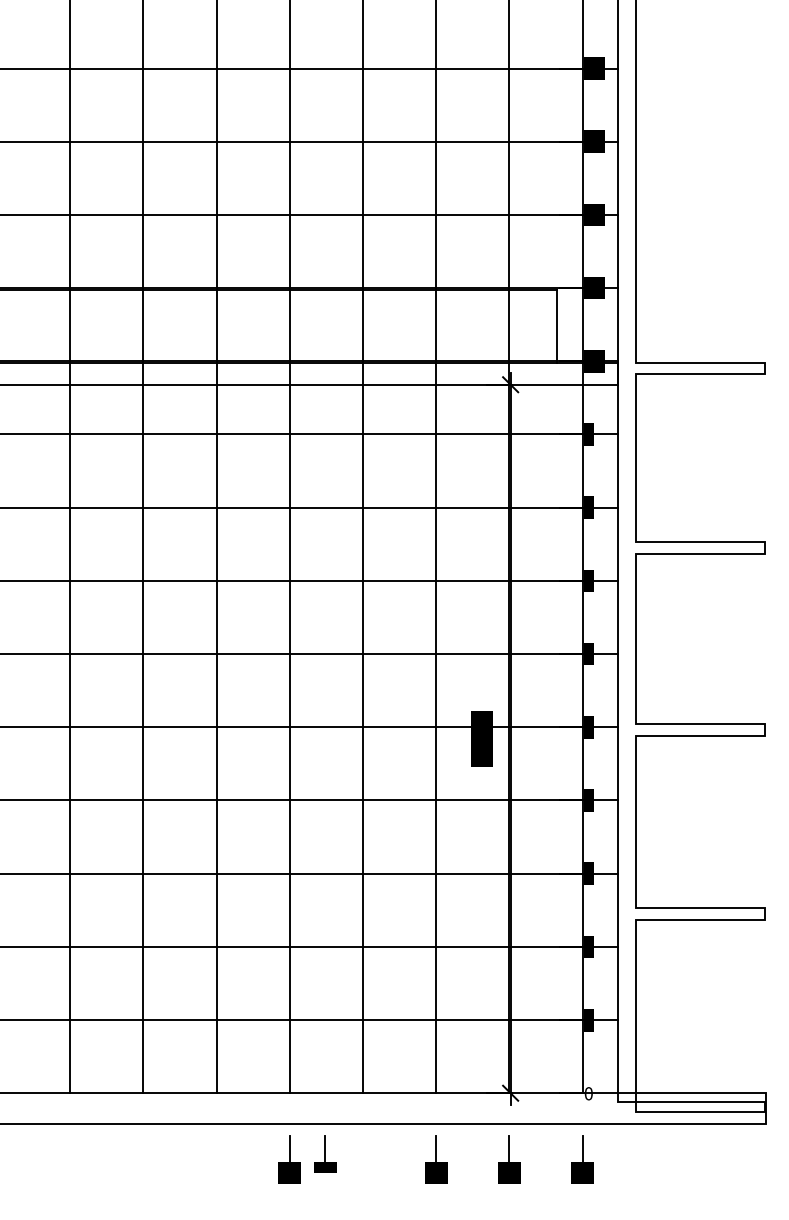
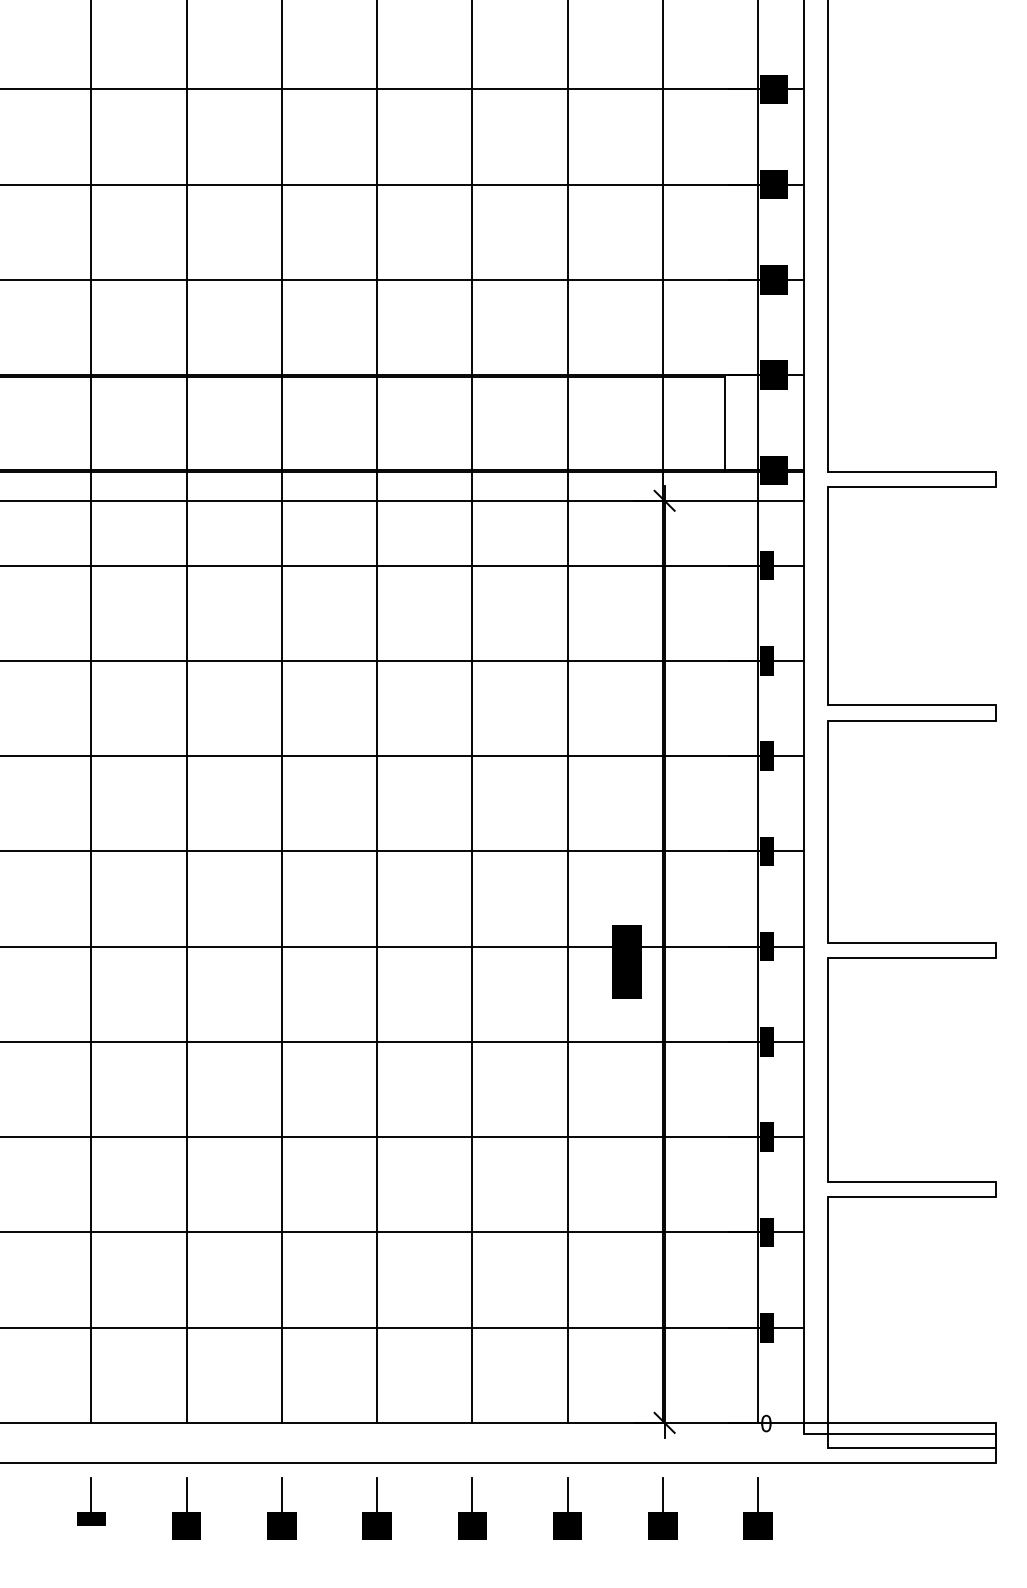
part: (325, 1153) -> (91, 1501), moved
part: (143, 1159) -> (186, 1508), added
part: (216, 1159) -> (281, 1508), added
part: (362, 1159) -> (472, 1508), added

